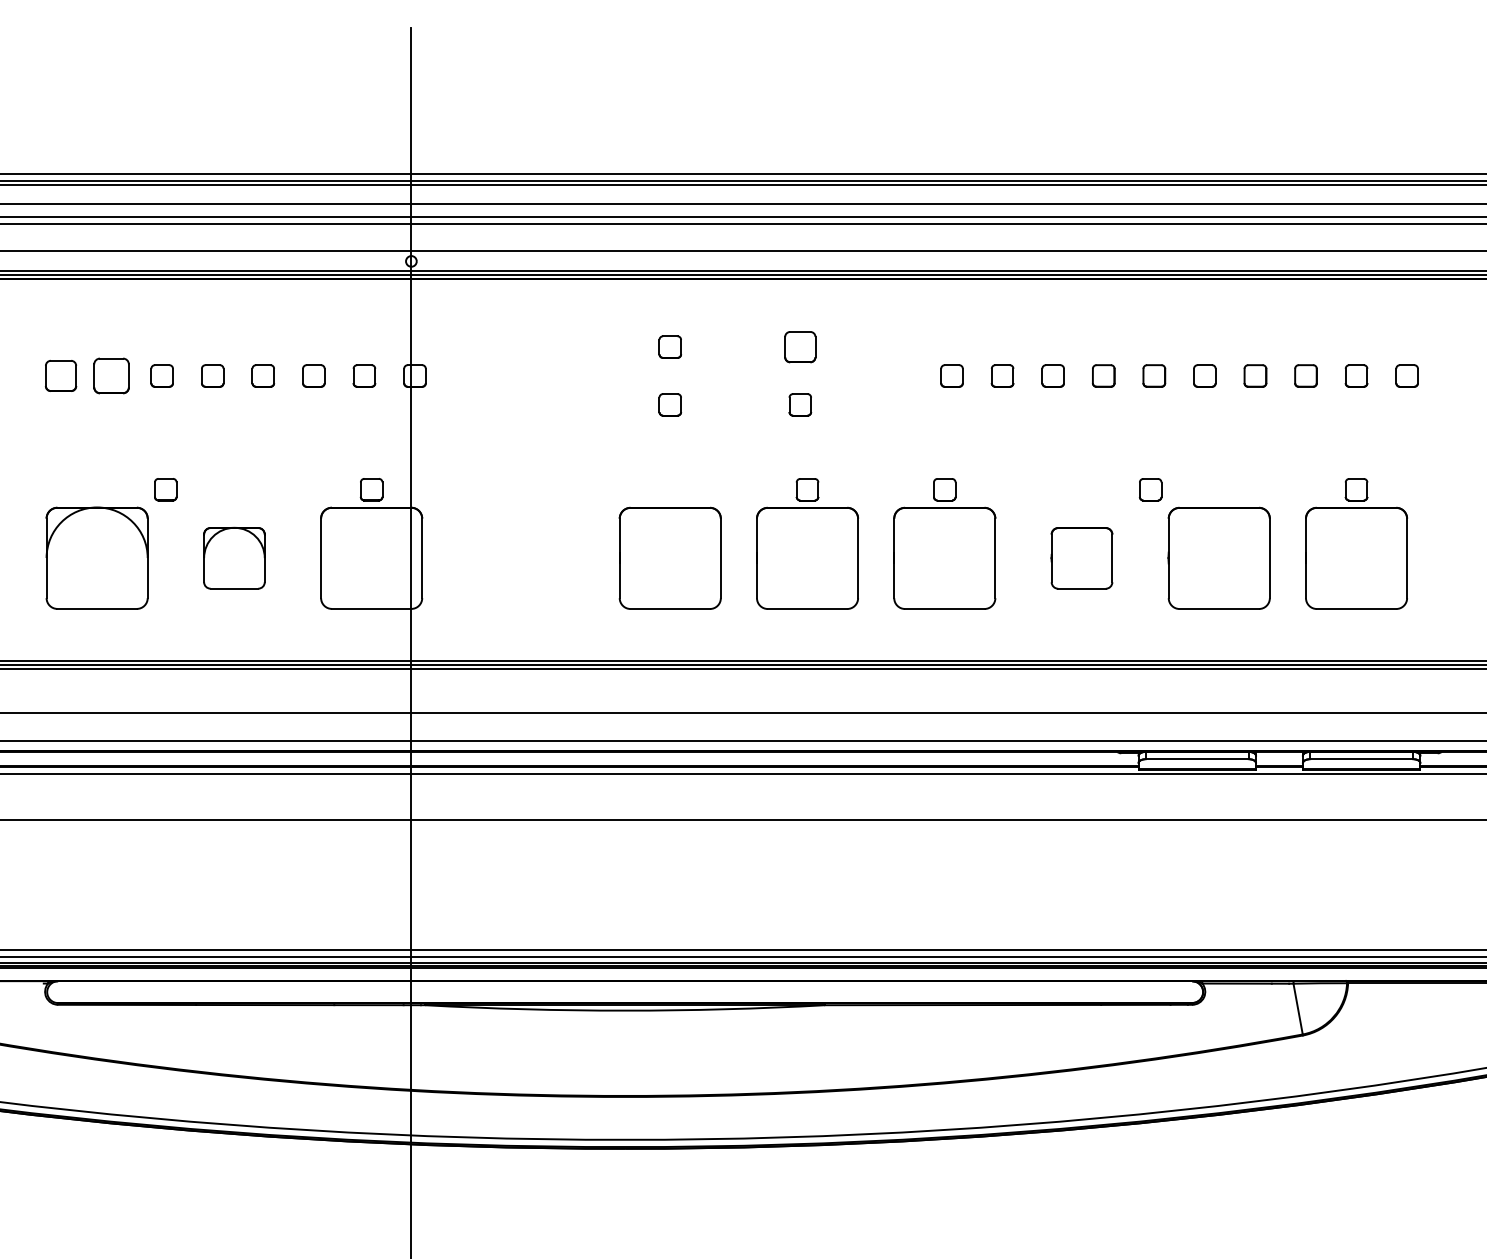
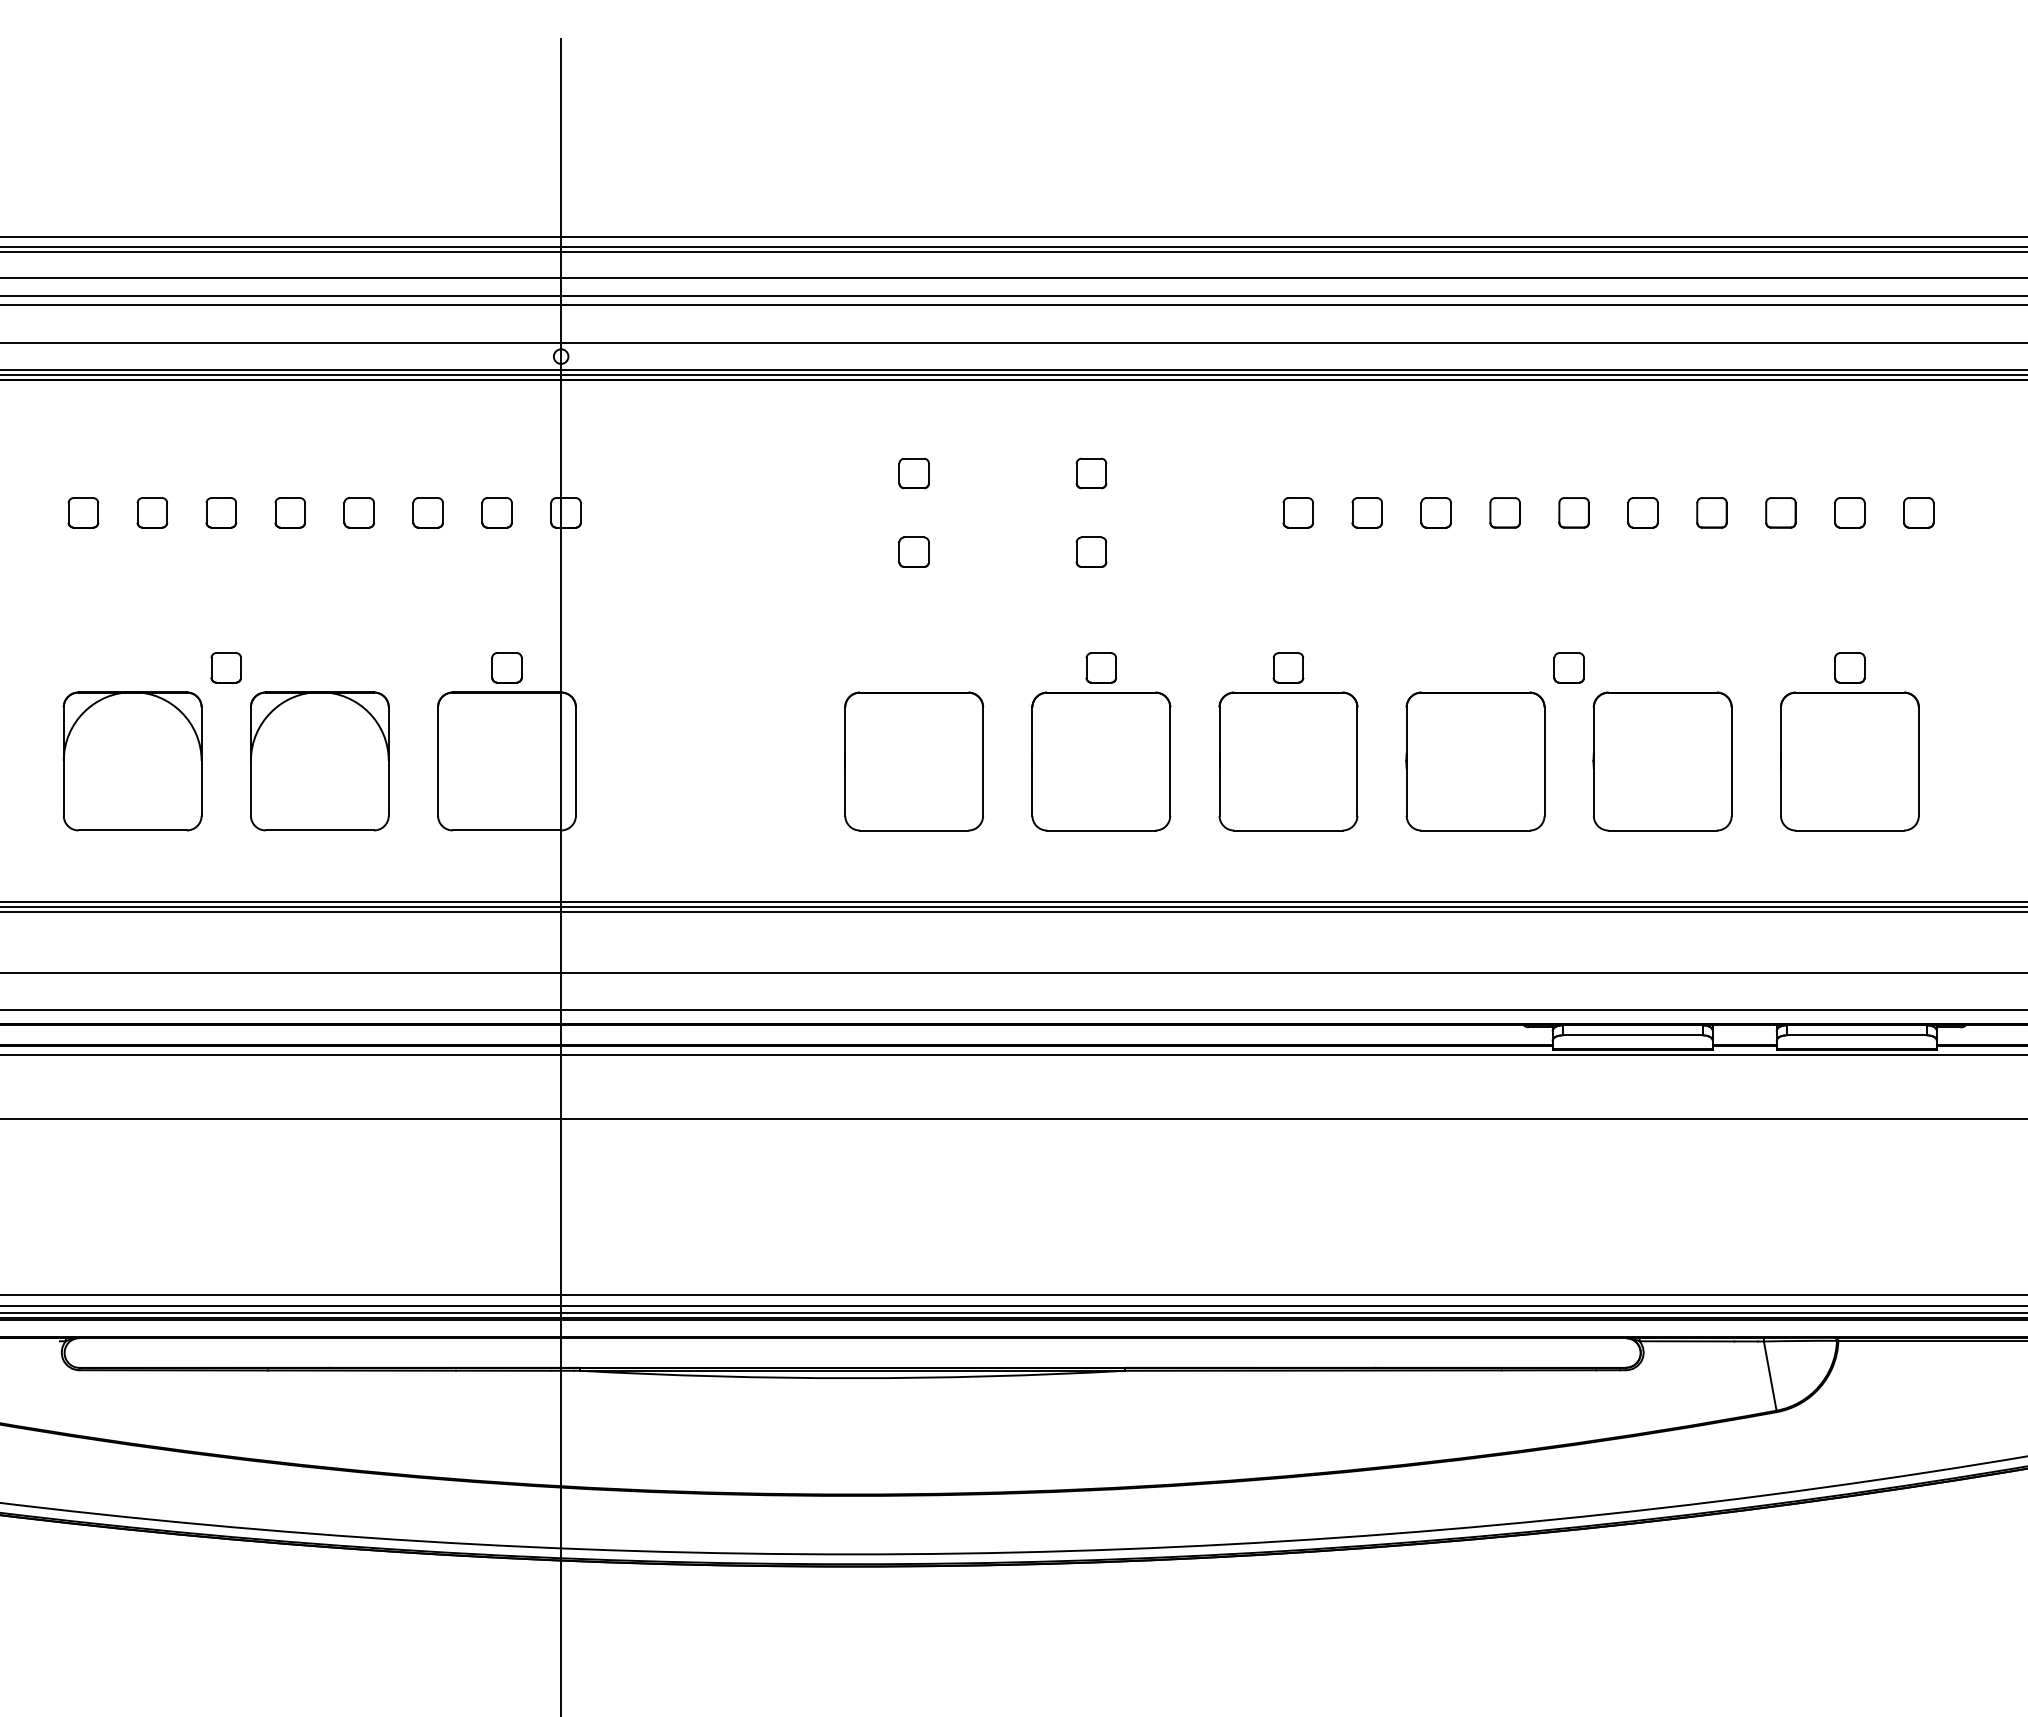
part: (800, 347) -> (1091, 473), size x0.71
part: (61, 375) -> (83, 512), size x0.71
part: (111, 375) -> (152, 512), size x0.62
part: (234, 558) -> (319, 761), size x1.67
part: (1081, 558) -> (1475, 761), size x1.67

